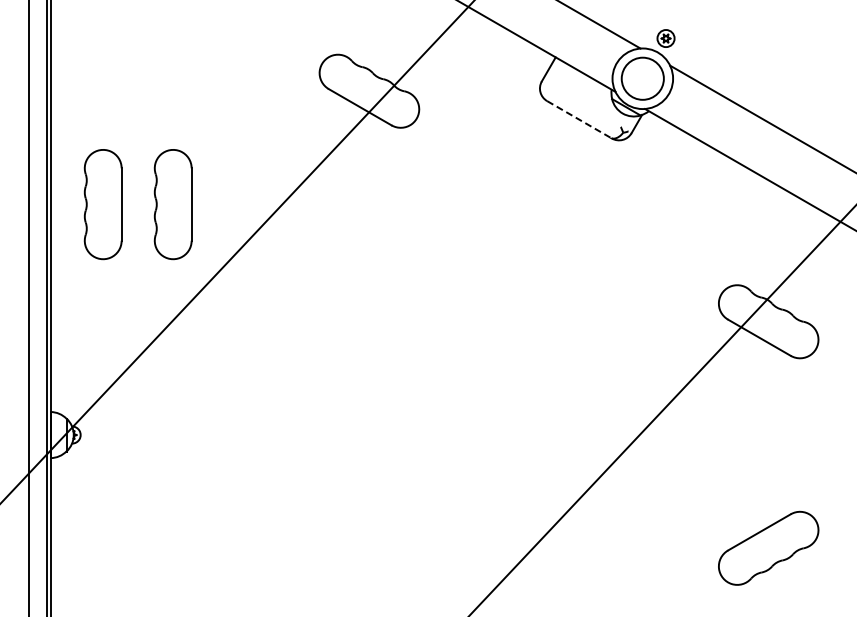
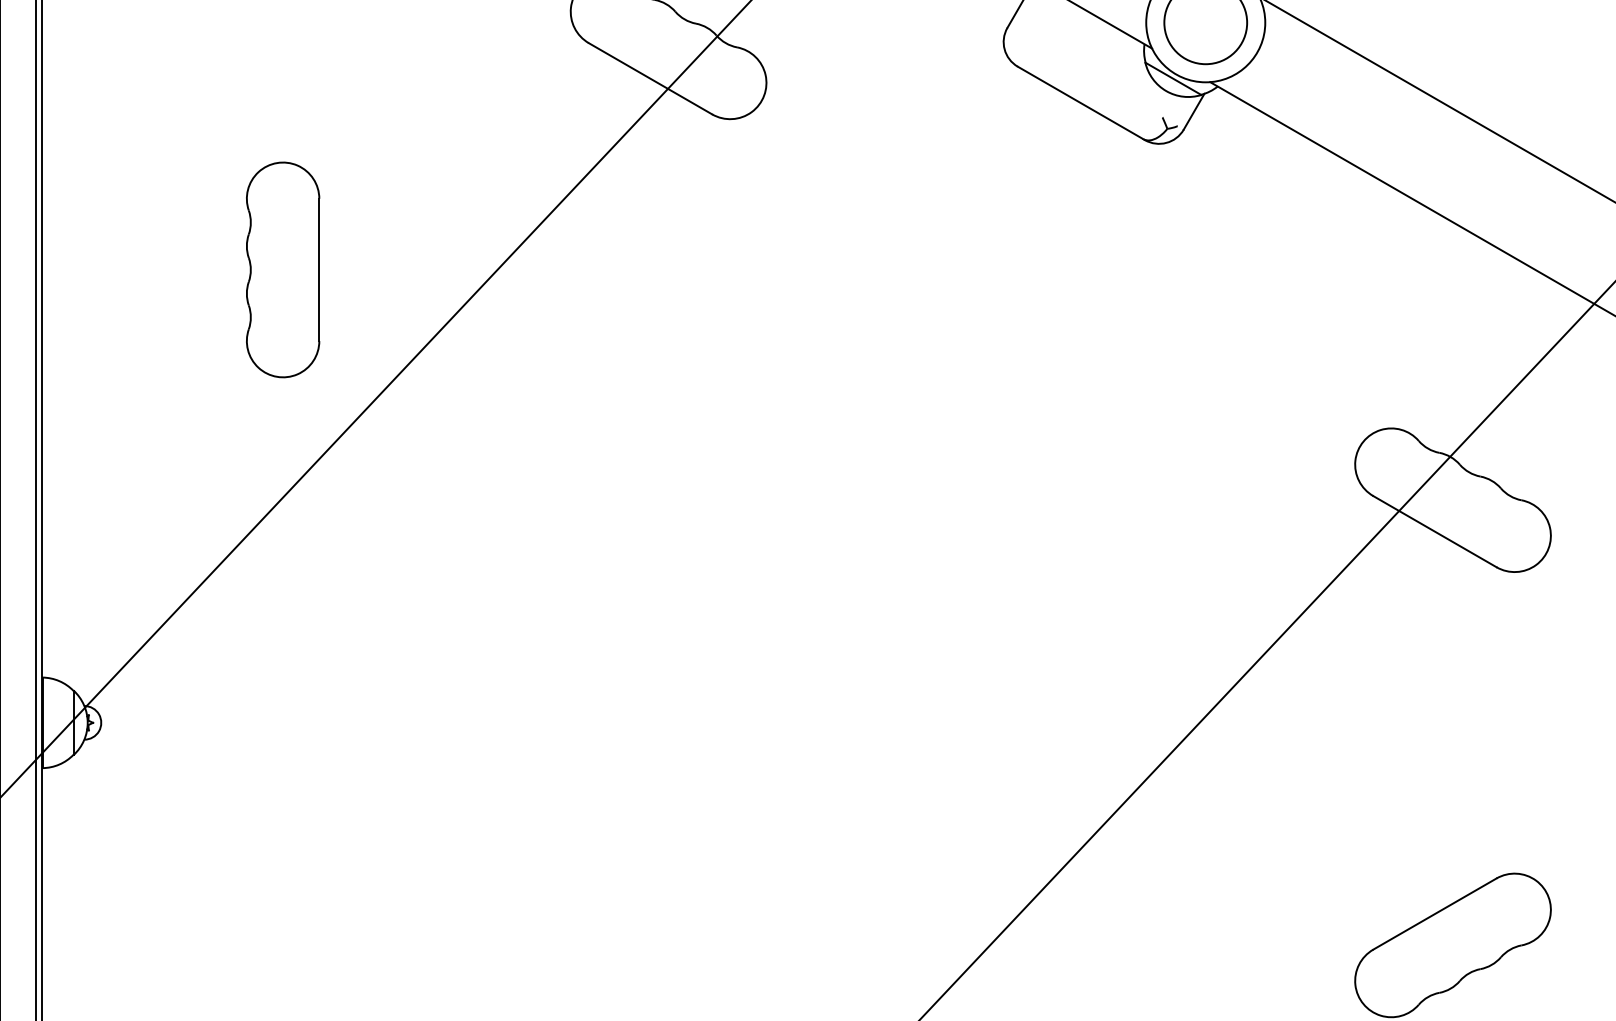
line: (579, 120) -> (1081, 104), dashed -> solid
part: (102, 204) -> (144, 269), removed

